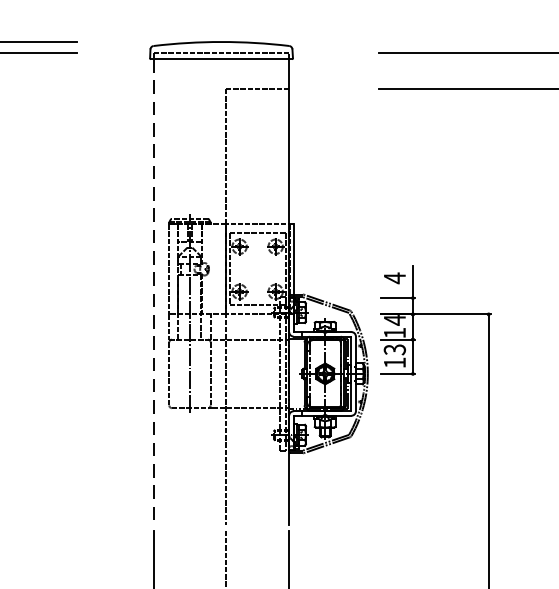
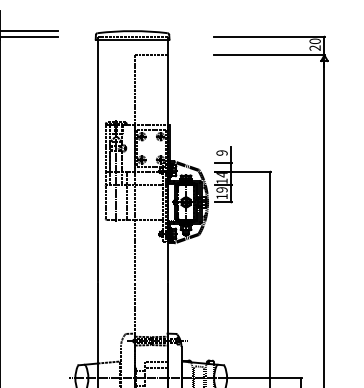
text: (393, 279) -> (221, 153), 4 -> 9
line: (153, 292) -> (97, 160), dashed -> solid
text: (393, 348) -> (221, 189), 13 -> 19

